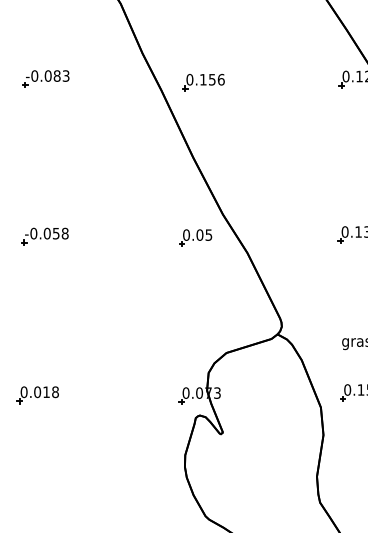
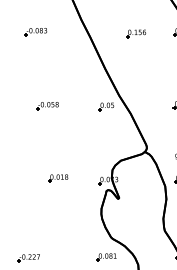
part: (204, 82) -> (136, 33), moved
part: (44, 237) -> (47, 106), moved
part: (38, 395) -> (58, 178), moved

